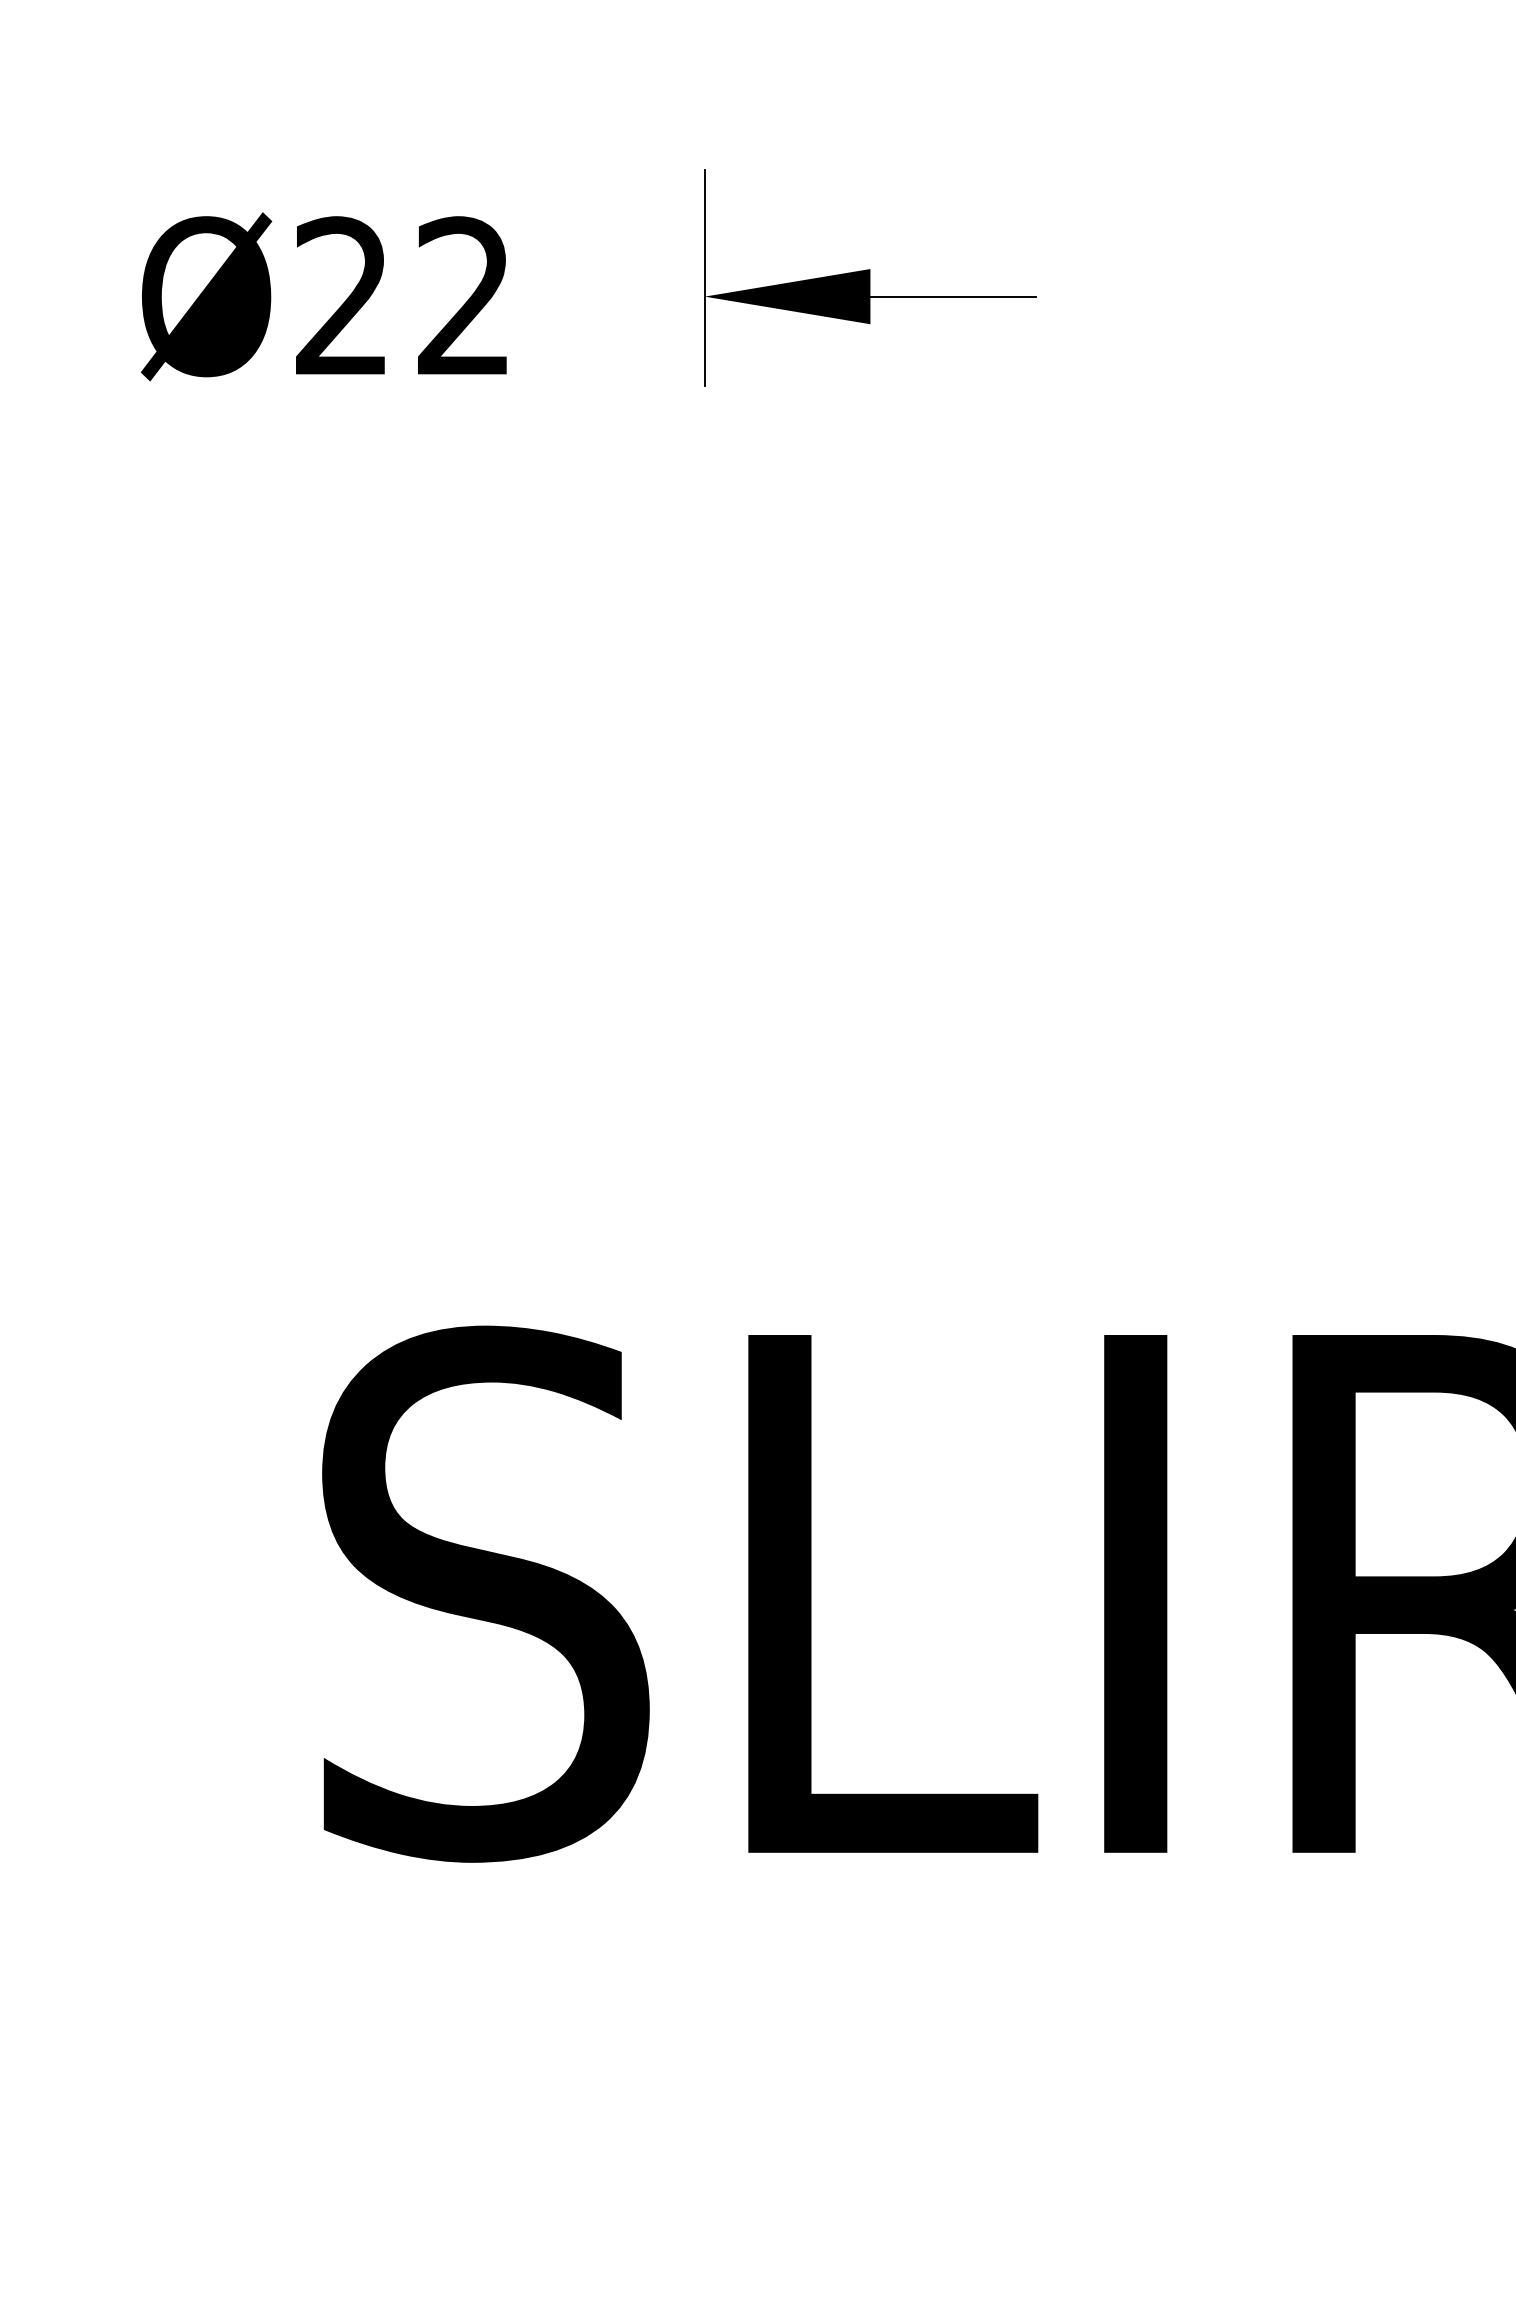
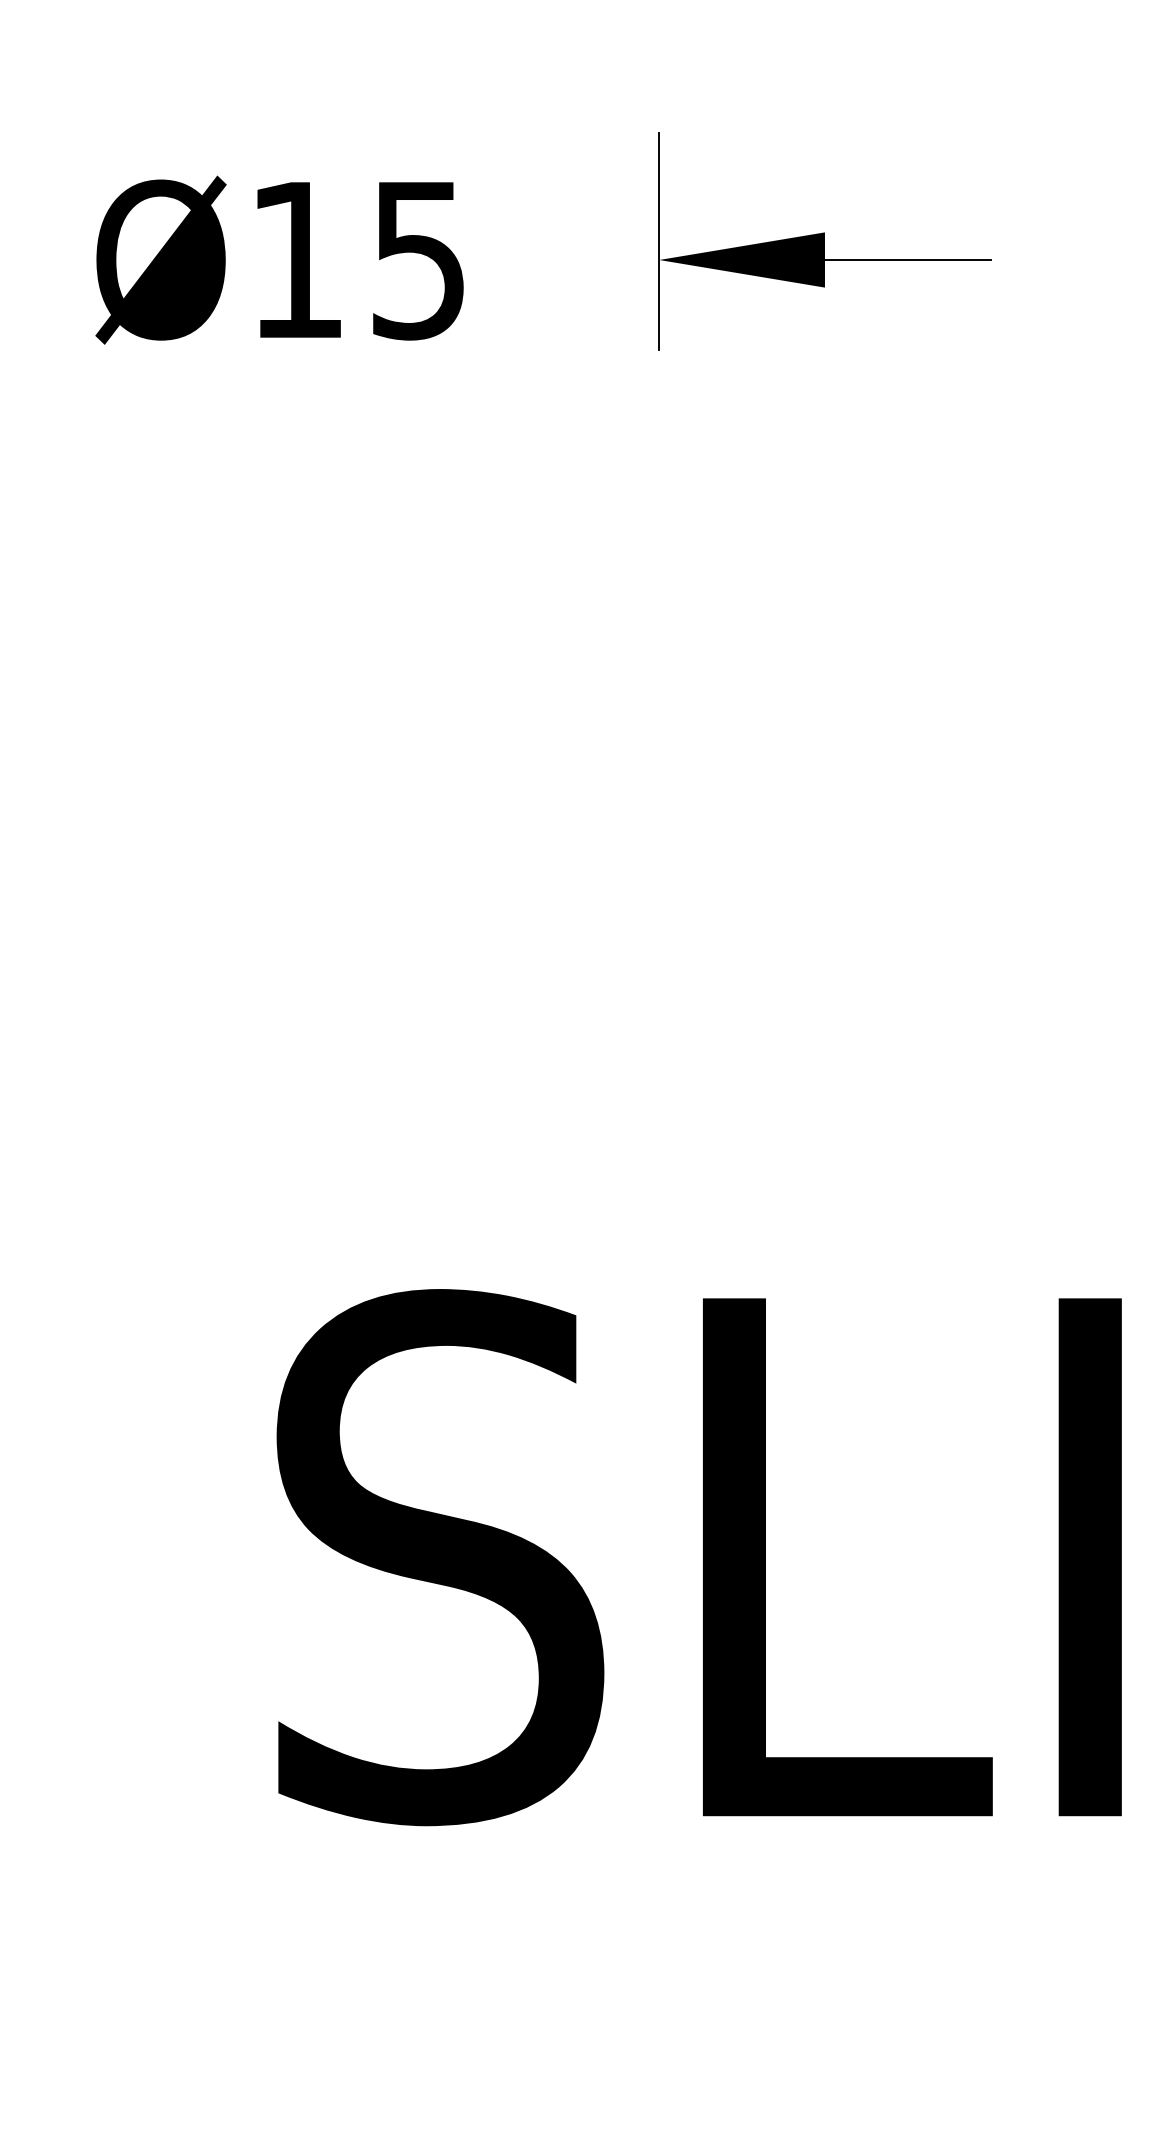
text: (402, 296) -> (357, 259), Ø22 -> Ø15

